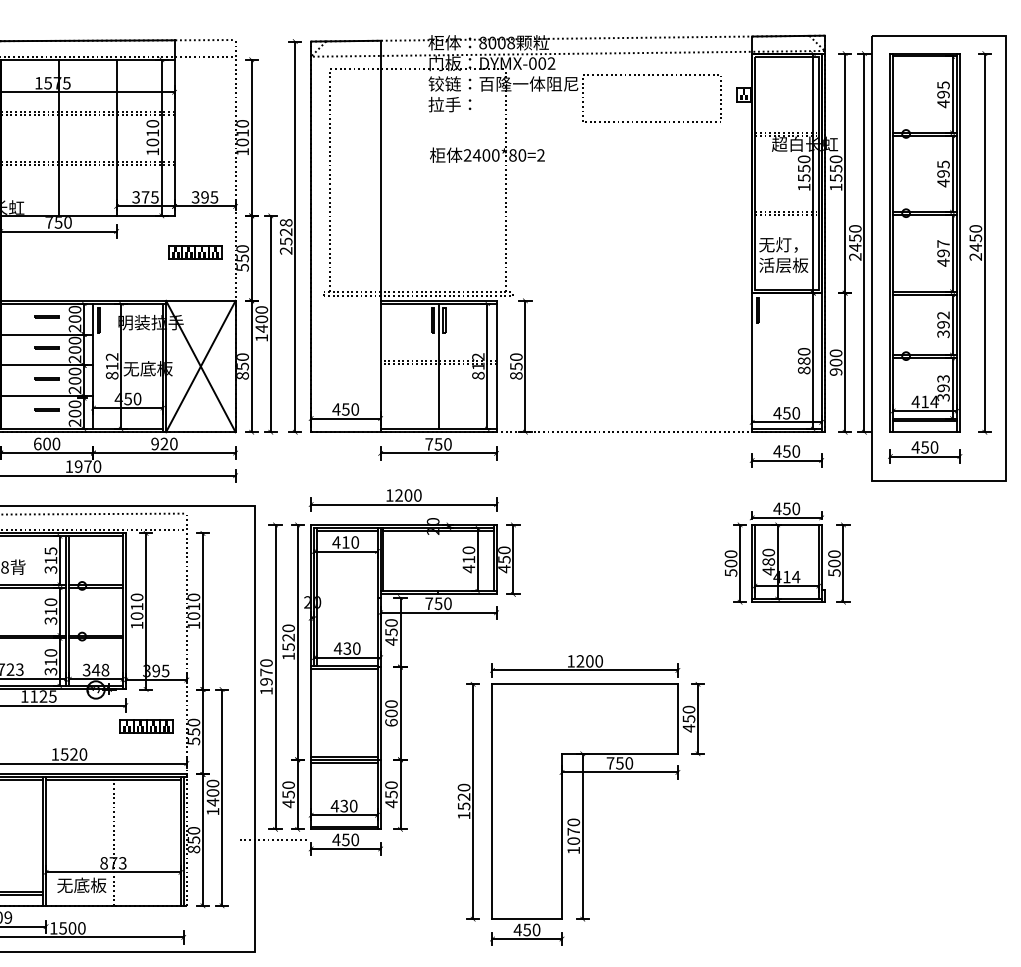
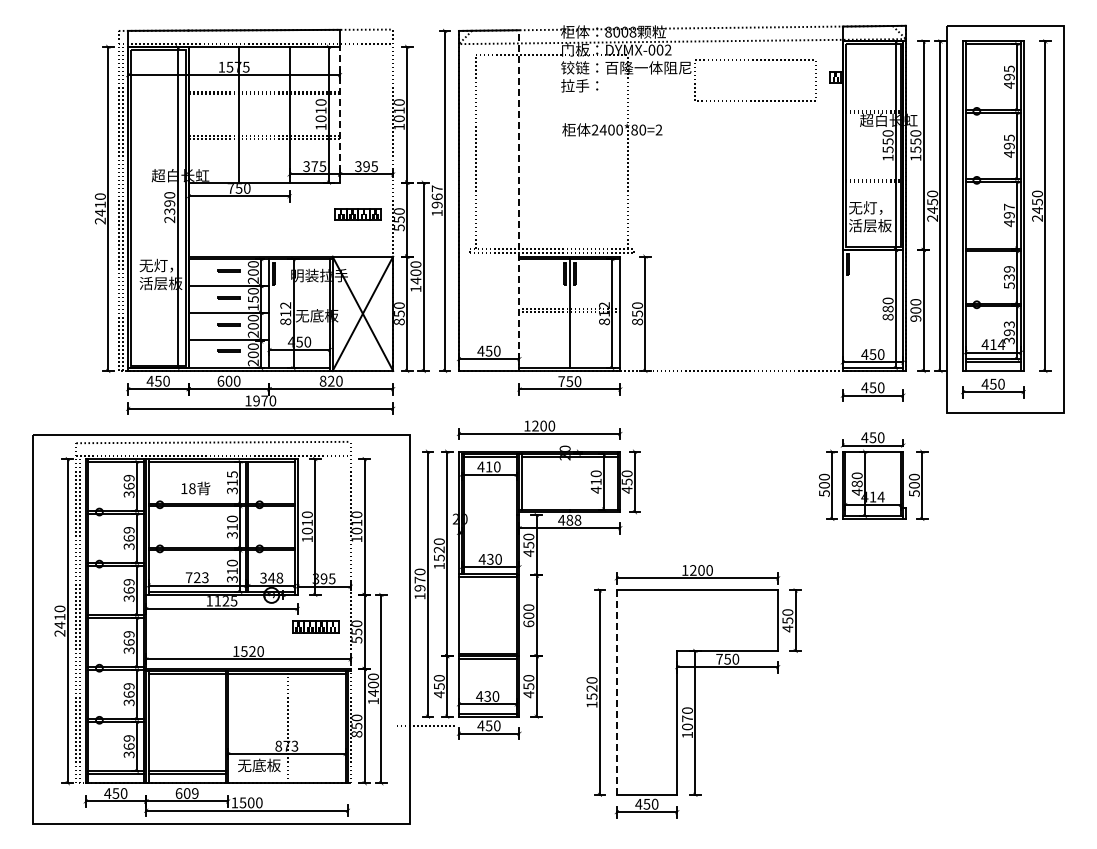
line: (175, 137) -> (340, 114), solid -> dashed
text: (285, 236) -> (436, 200), 2528 -> 1967
line: (380, 236) -> (519, 200), solid -> dashed
text: (942, 324) -> (1008, 277), 392 -> 539
text: (74, 354) -> (252, 303), 200 -> 150
text: (154, 444) -> (322, 381), 920 -> 820
text: (438, 602) -> (569, 519), 750 -> 488
line: (492, 802) -> (616, 693), solid -> dashed

